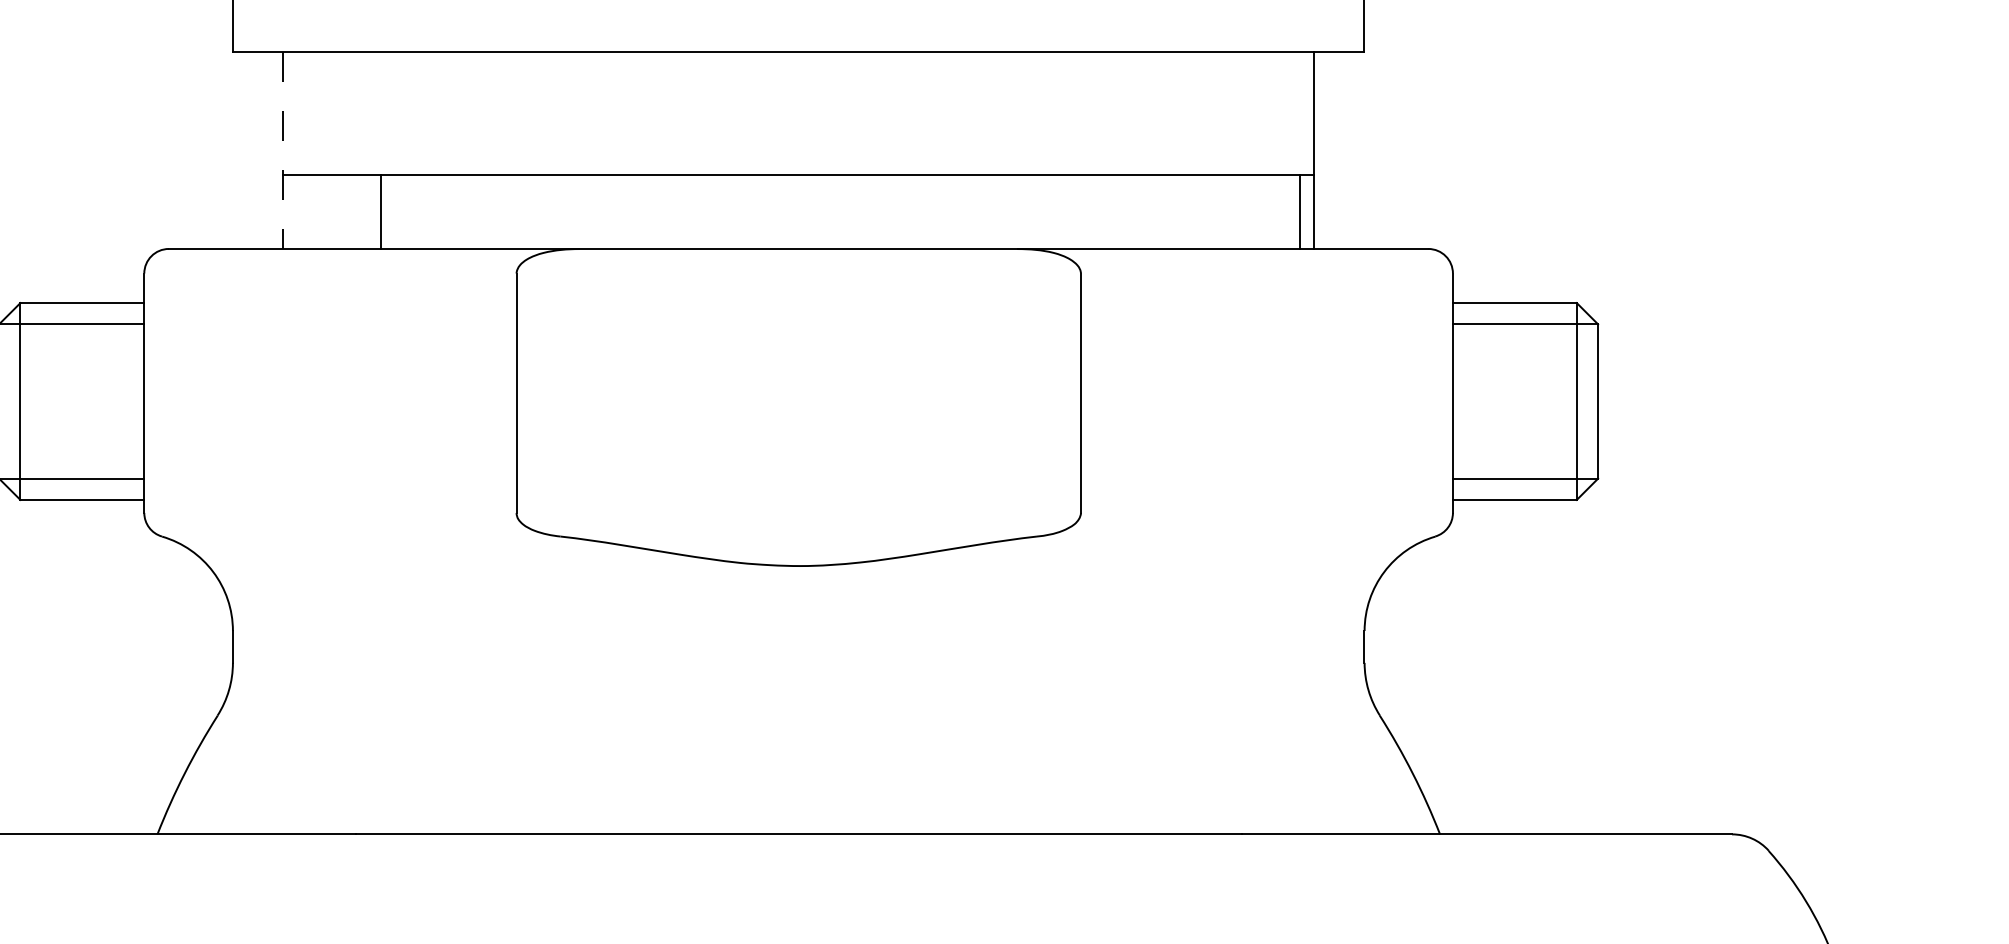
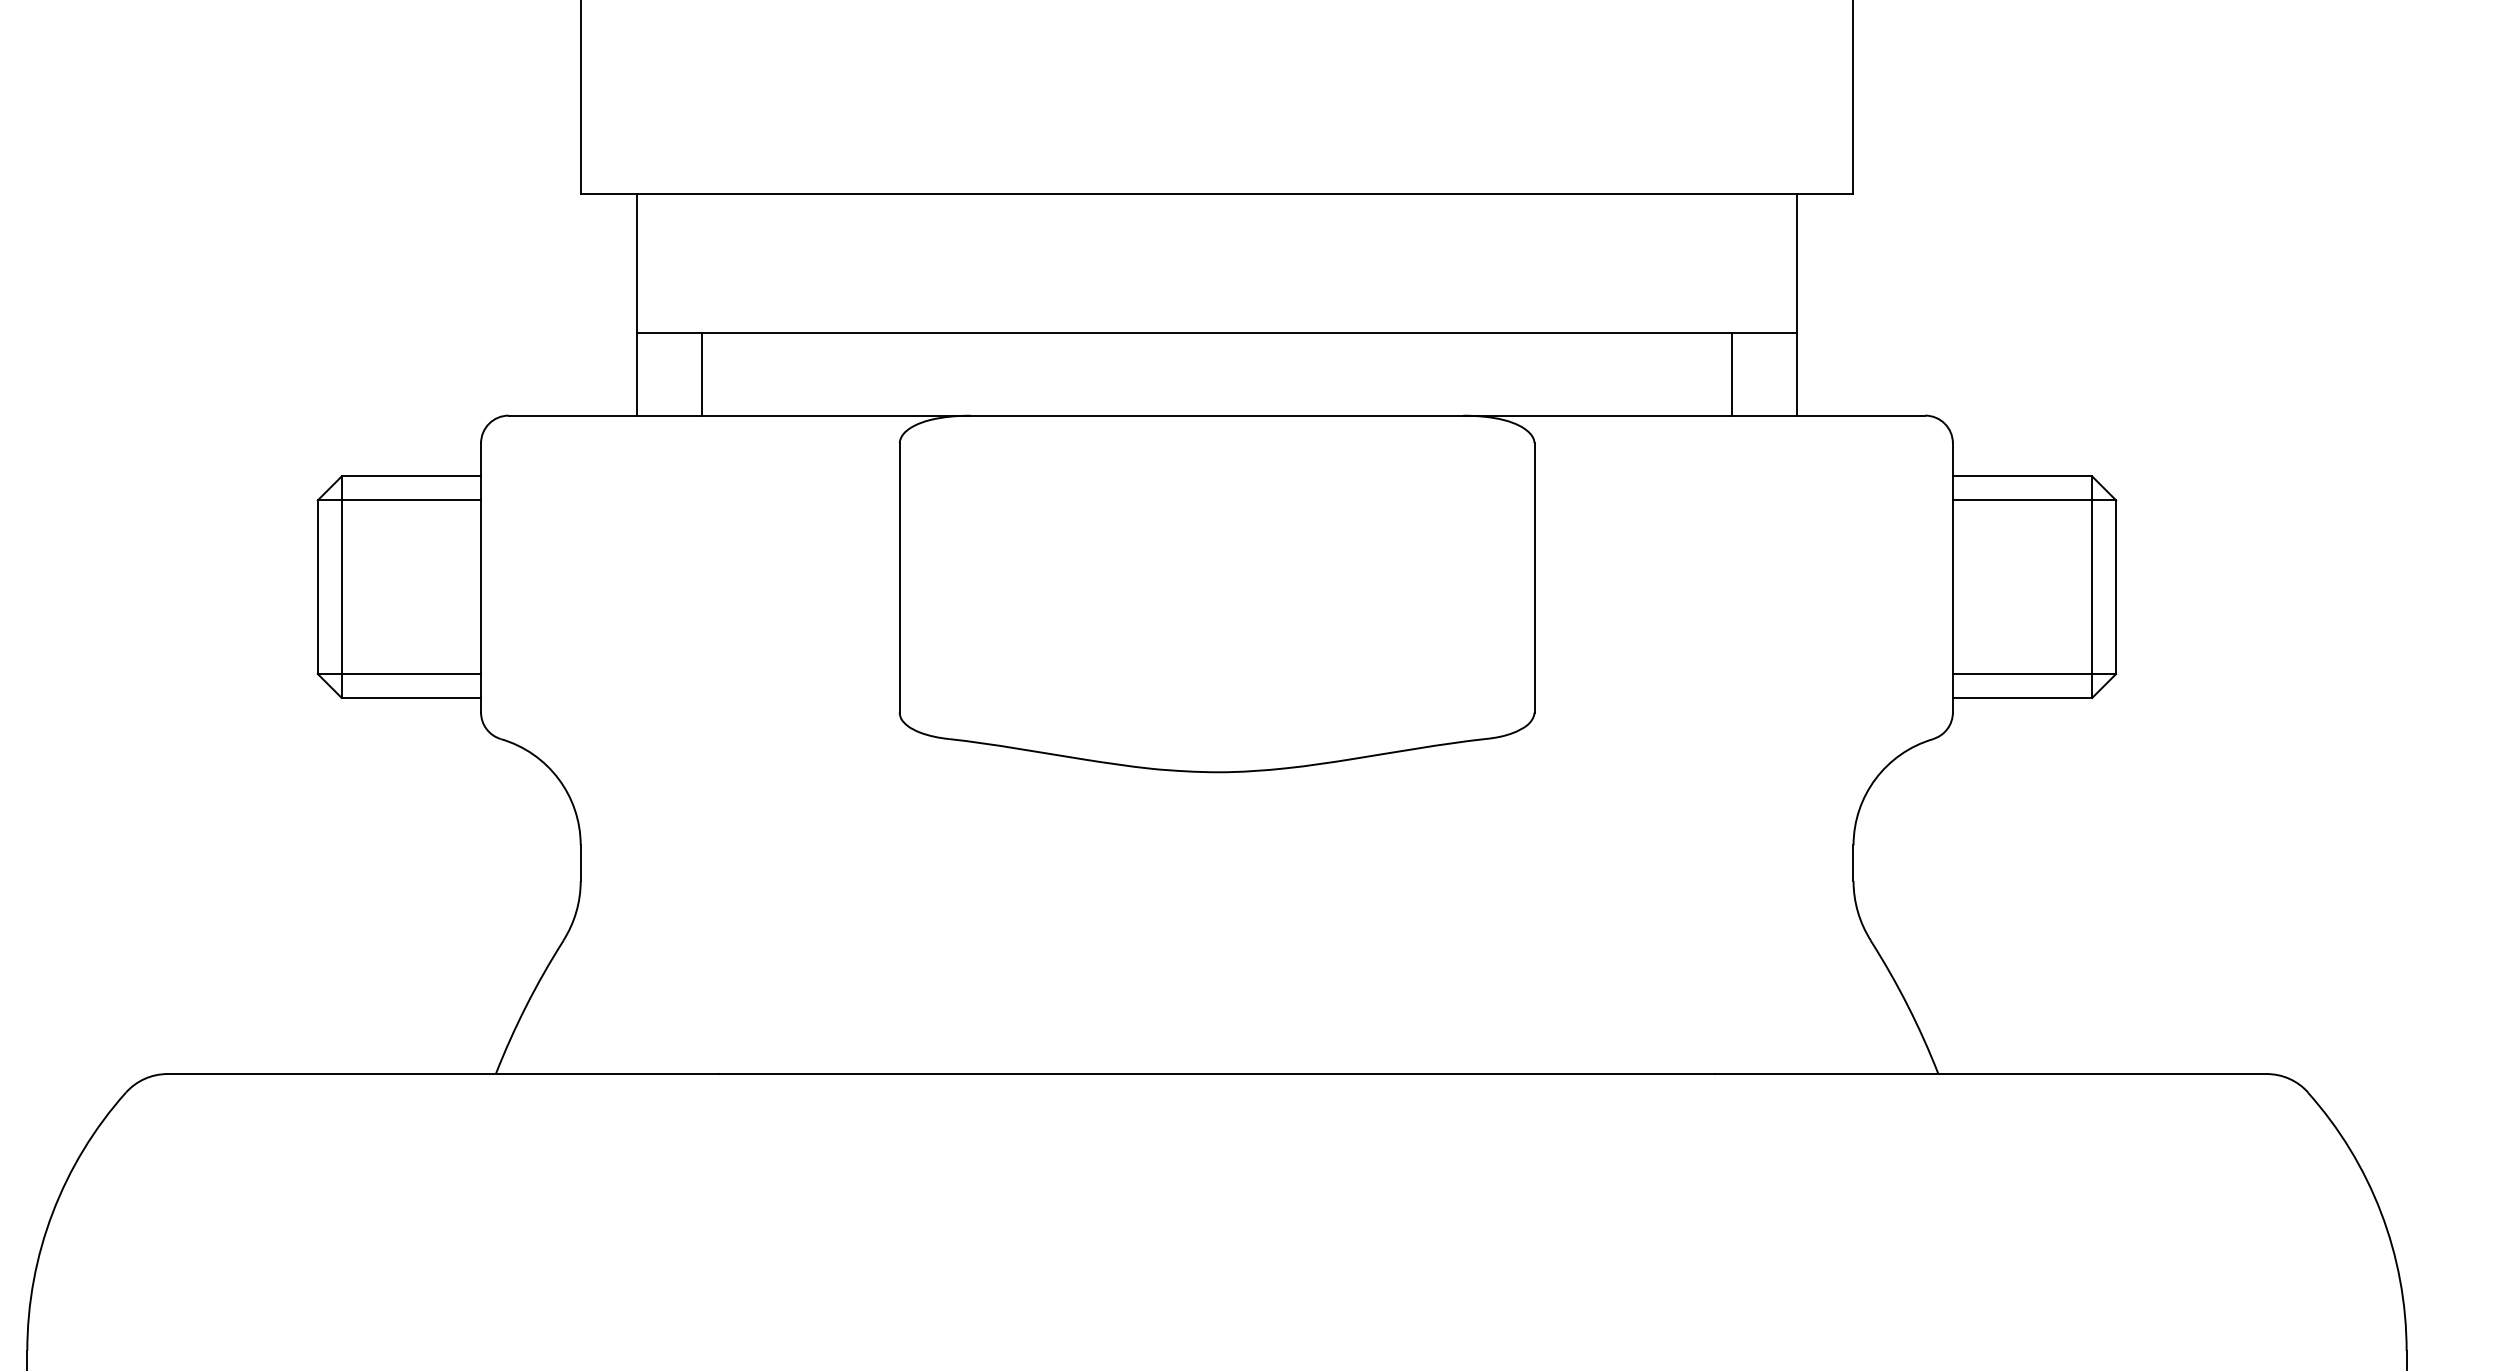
line: (283, 151) -> (637, 305), dashed -> solid
line: (381, 211) -> (701, 373), moved
line: (1300, 211) -> (1732, 373), moved

